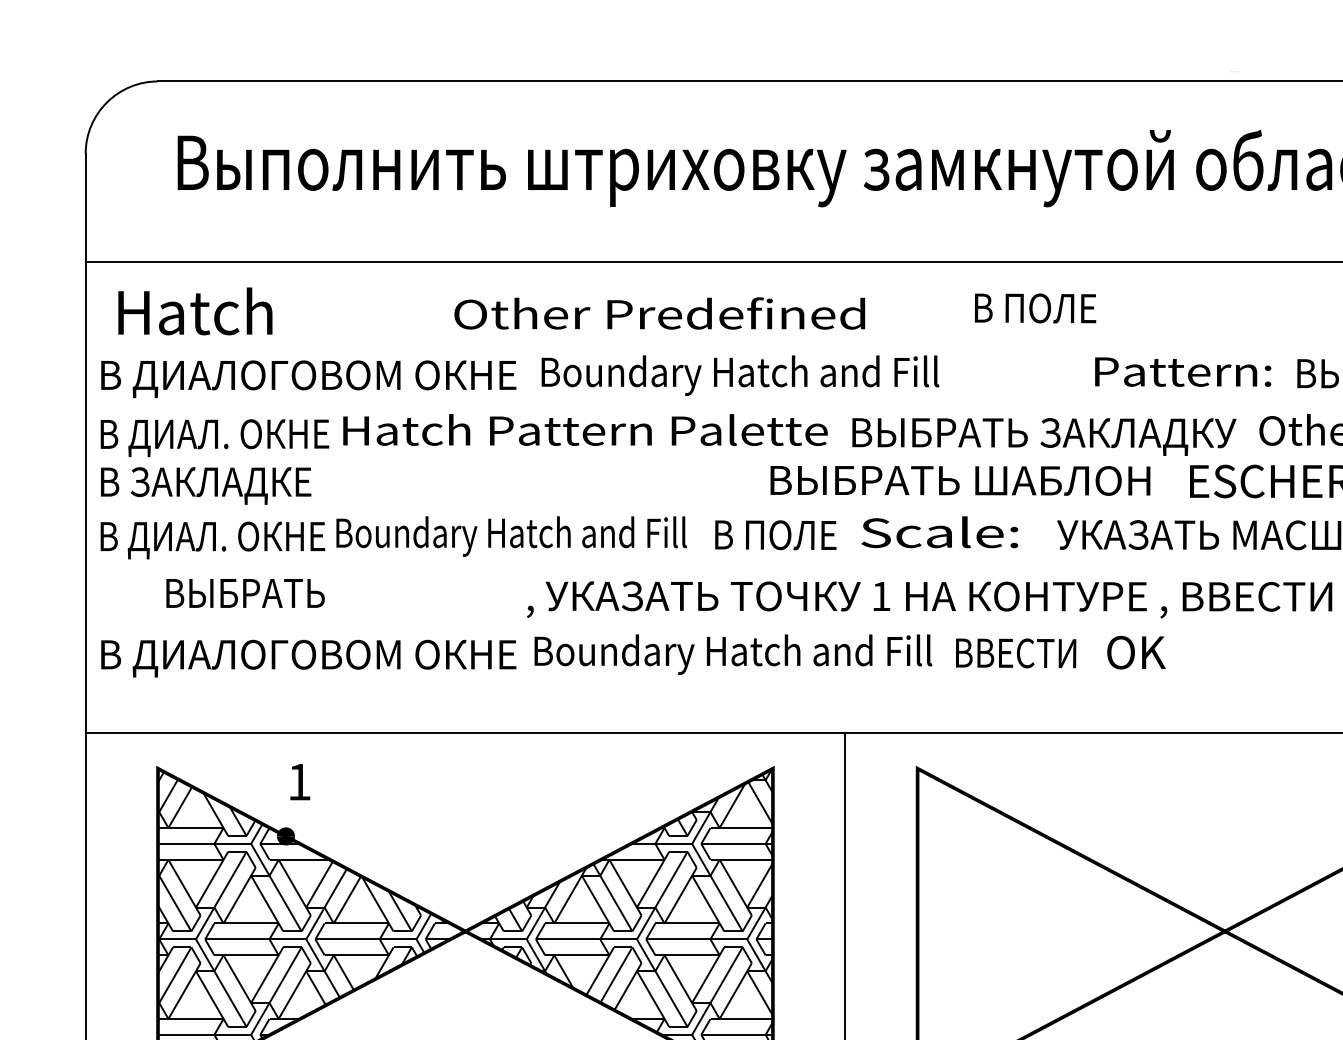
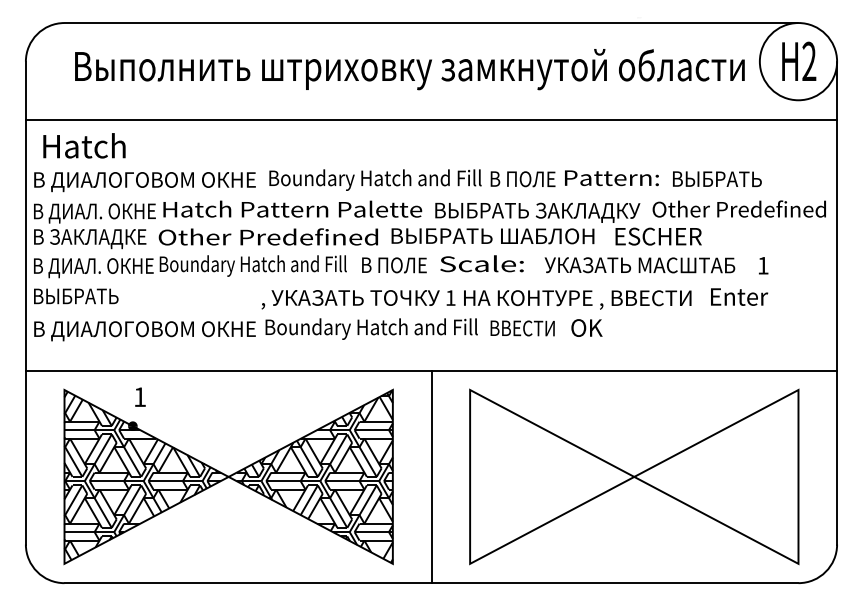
text: (1034, 308) -> (522, 179), moved
text: (657, 312) -> (267, 236), moved
text: (246, 593) -> (76, 296), moved

